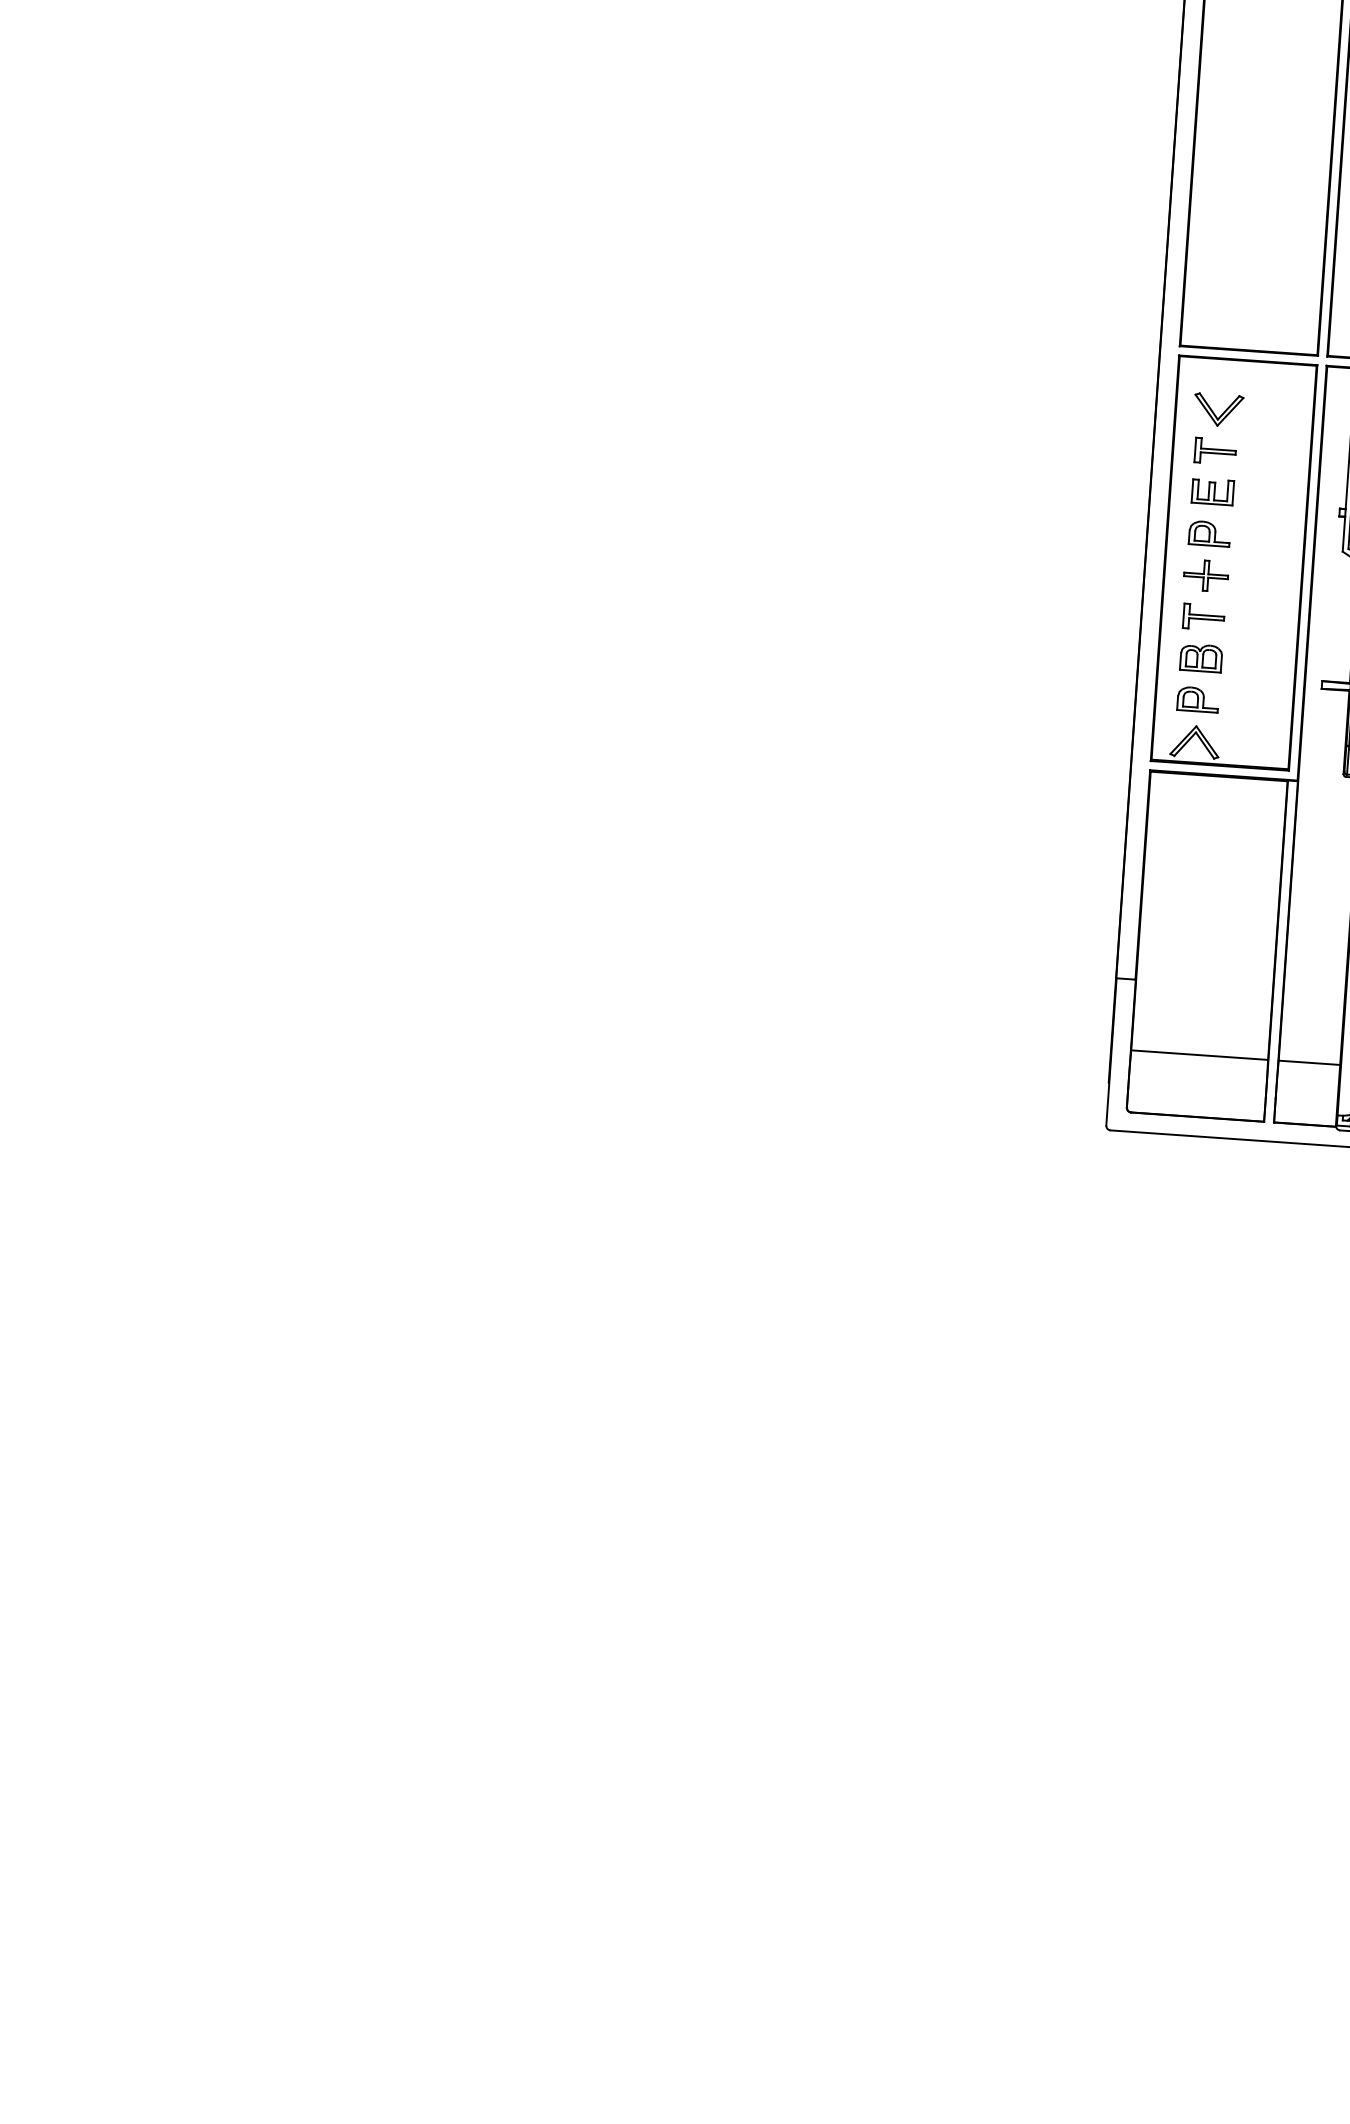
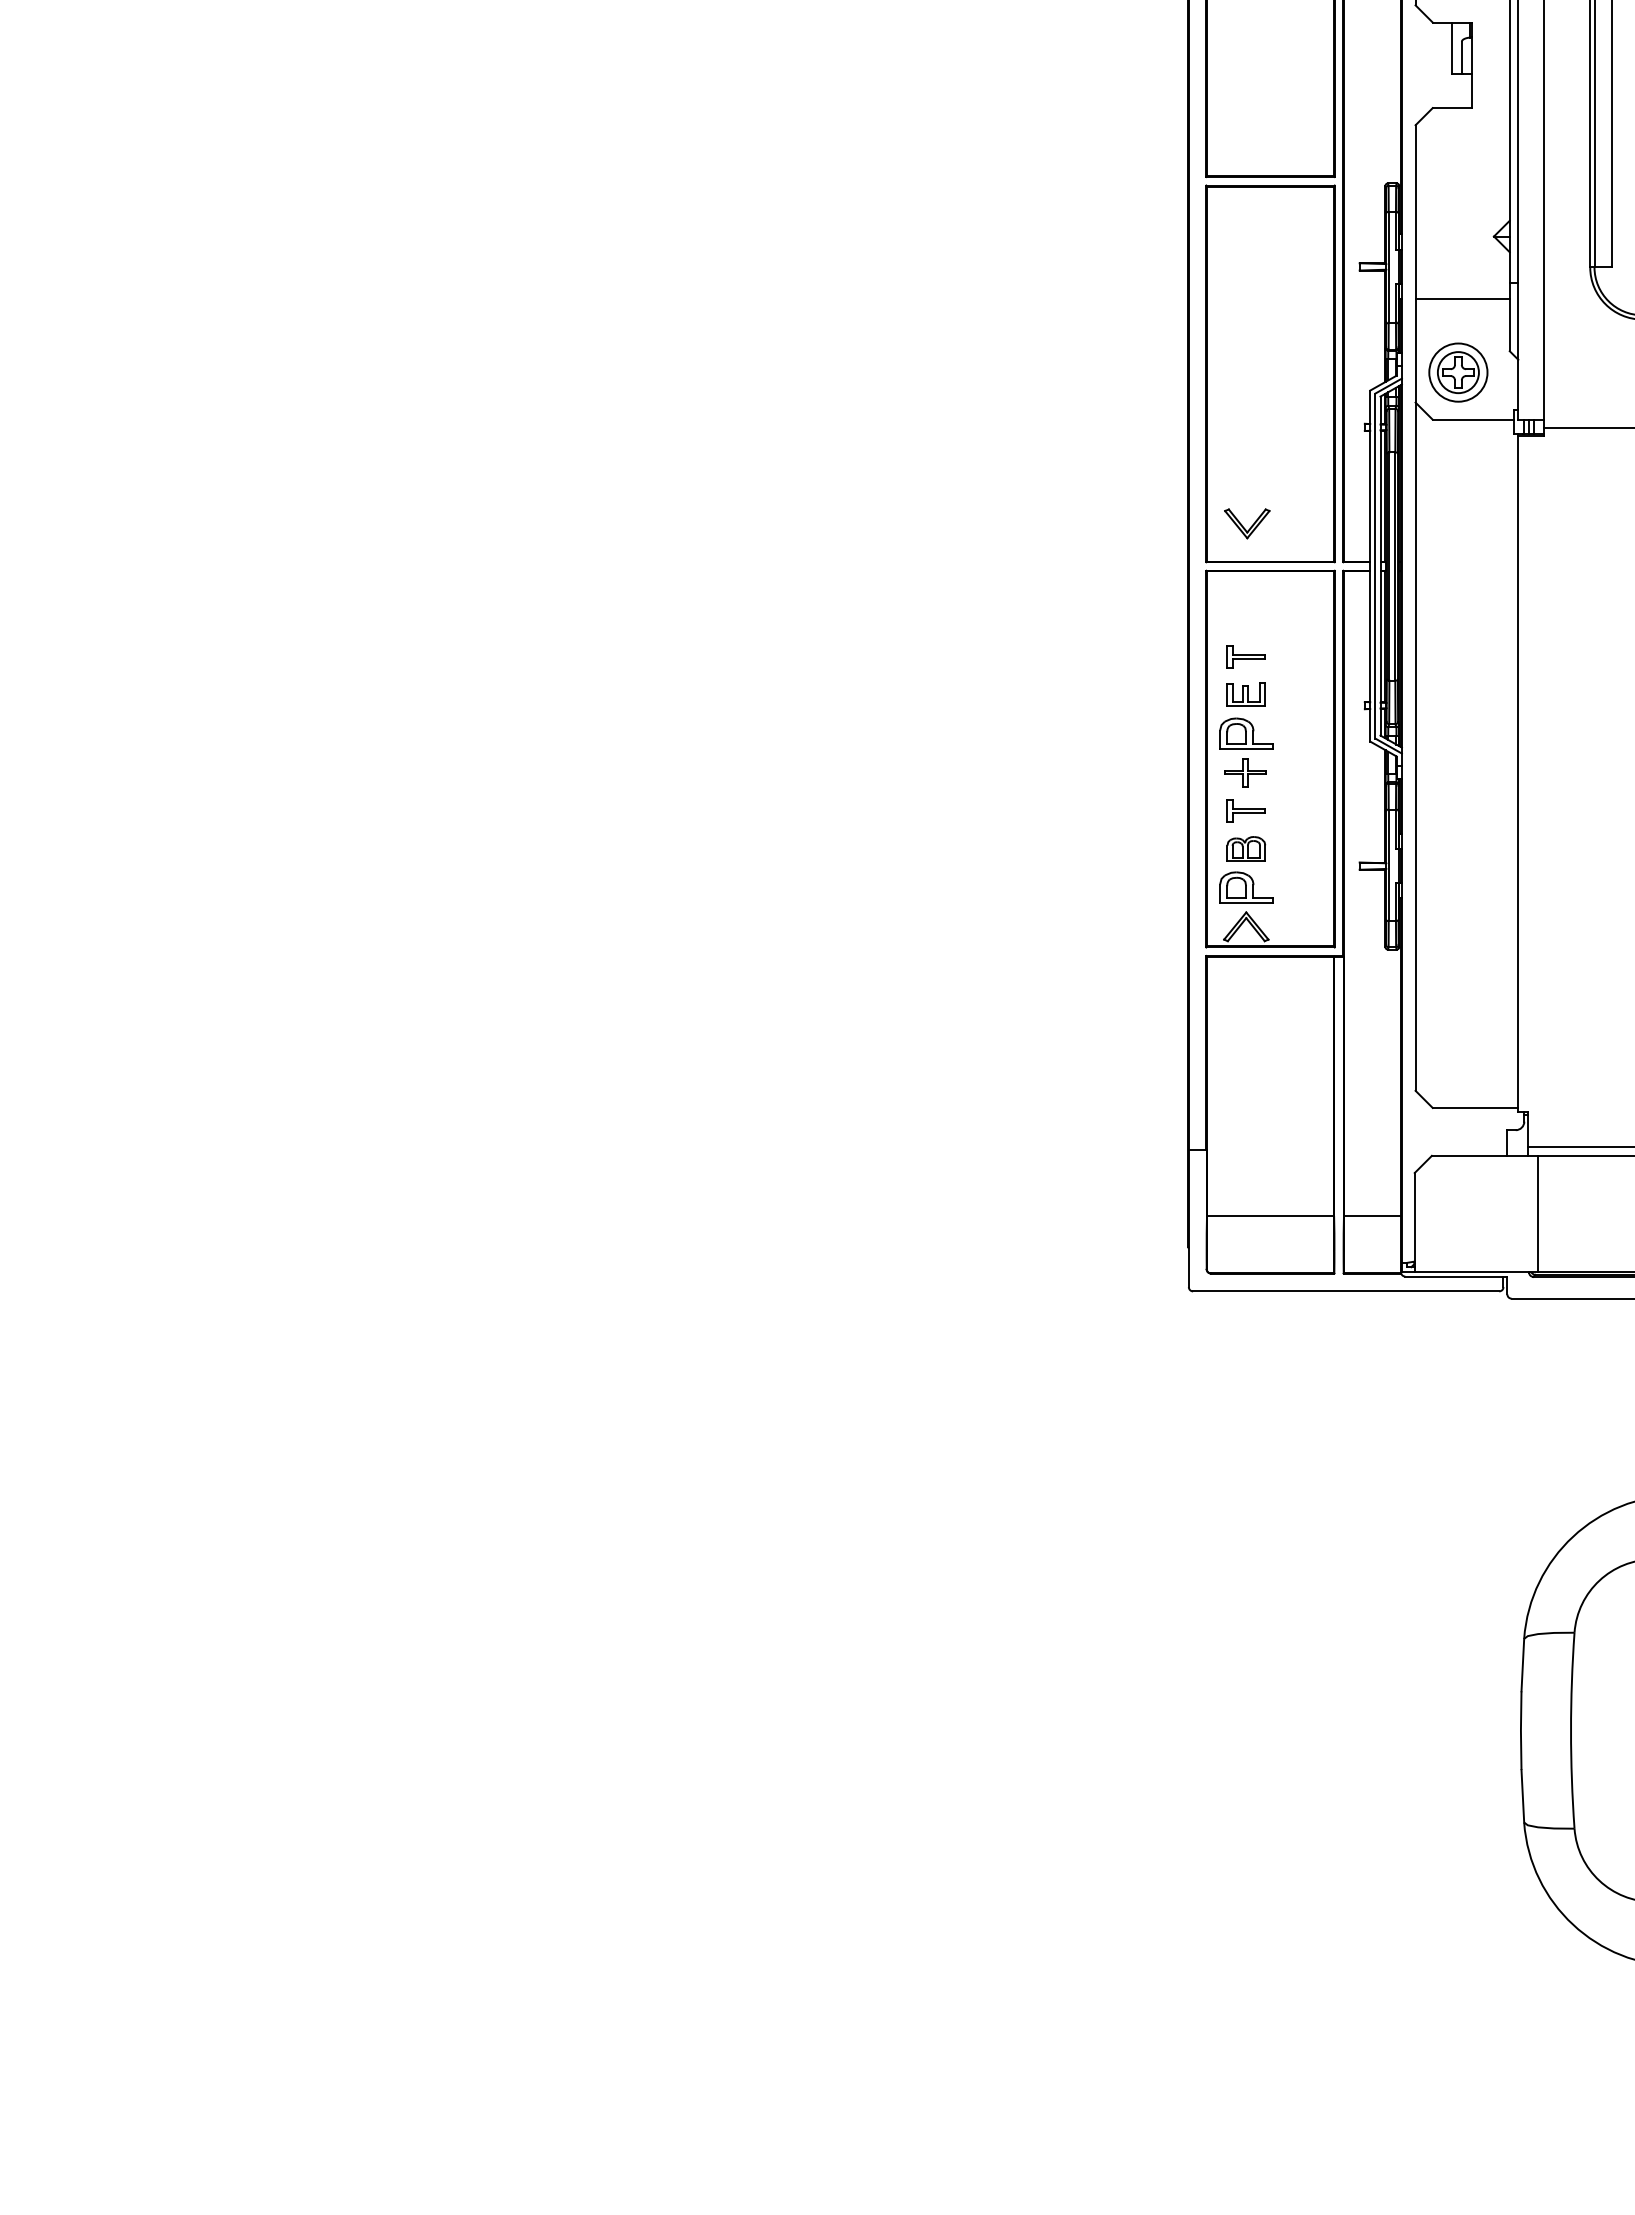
part: (1218, 409) -> (1247, 523), moved
part: (1209, 533) -> (1245, 733), size x1.4
part: (1197, 699) -> (1245, 887), size x1.4

